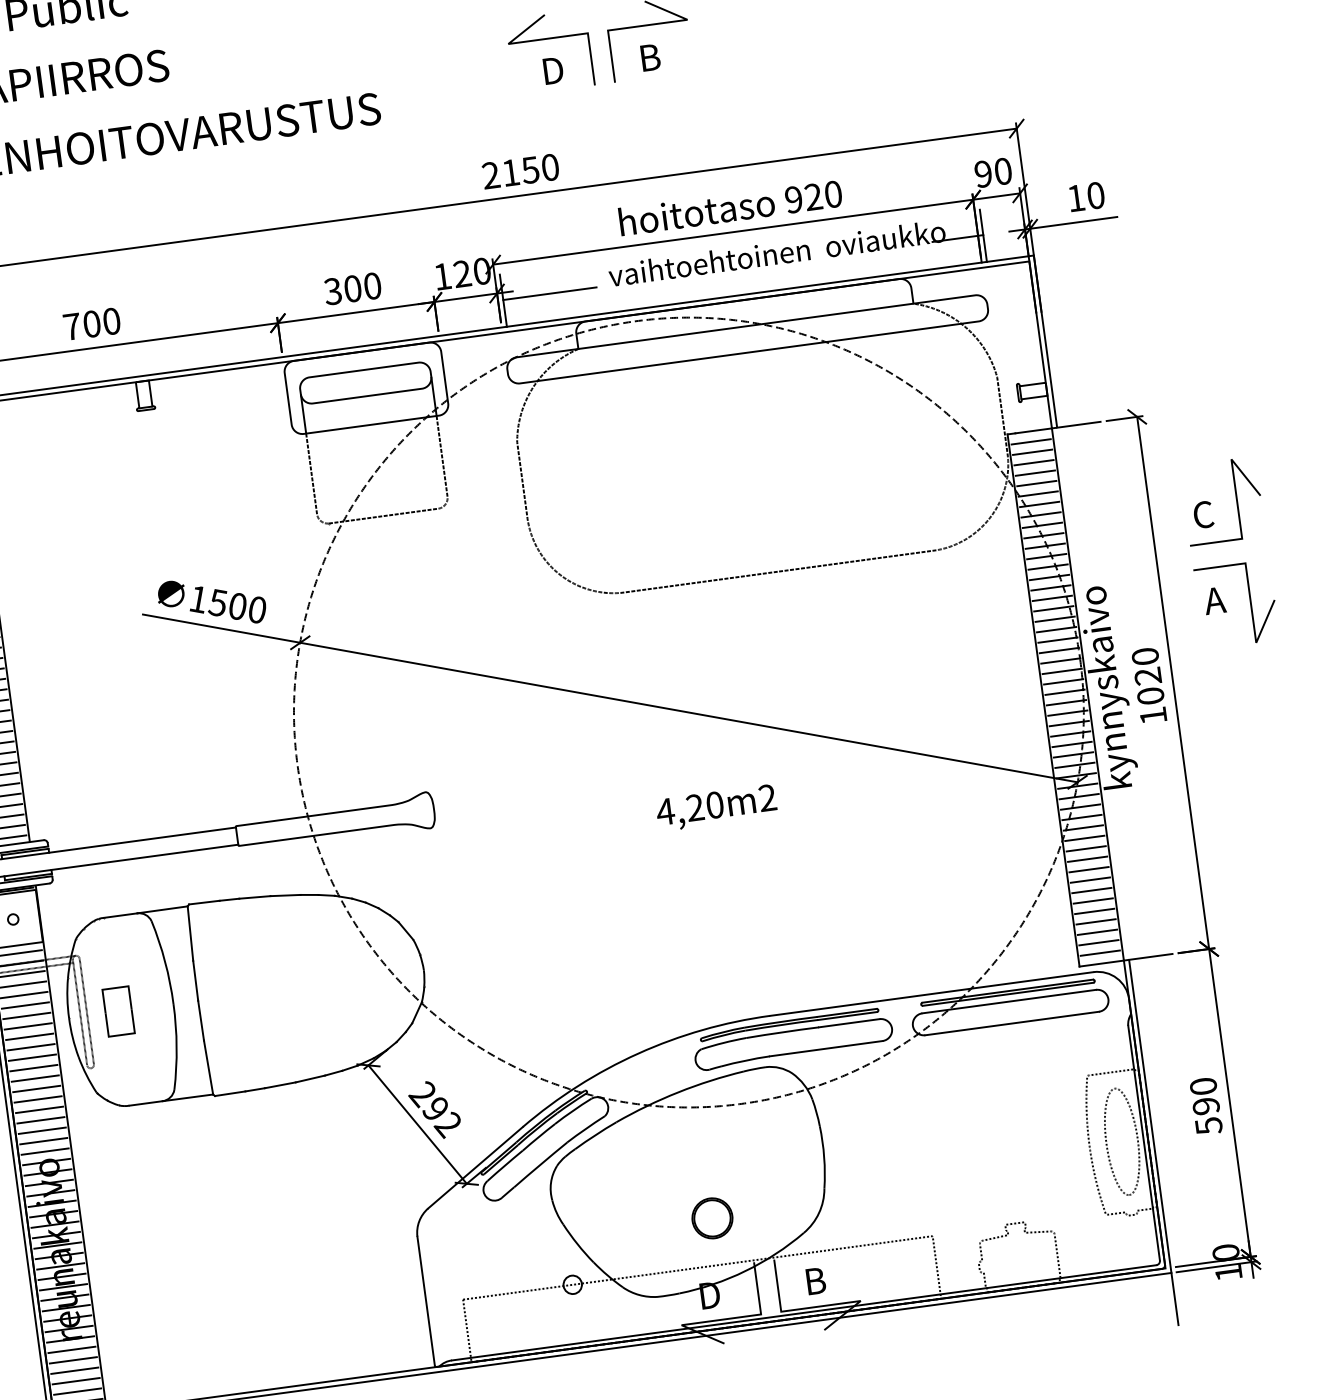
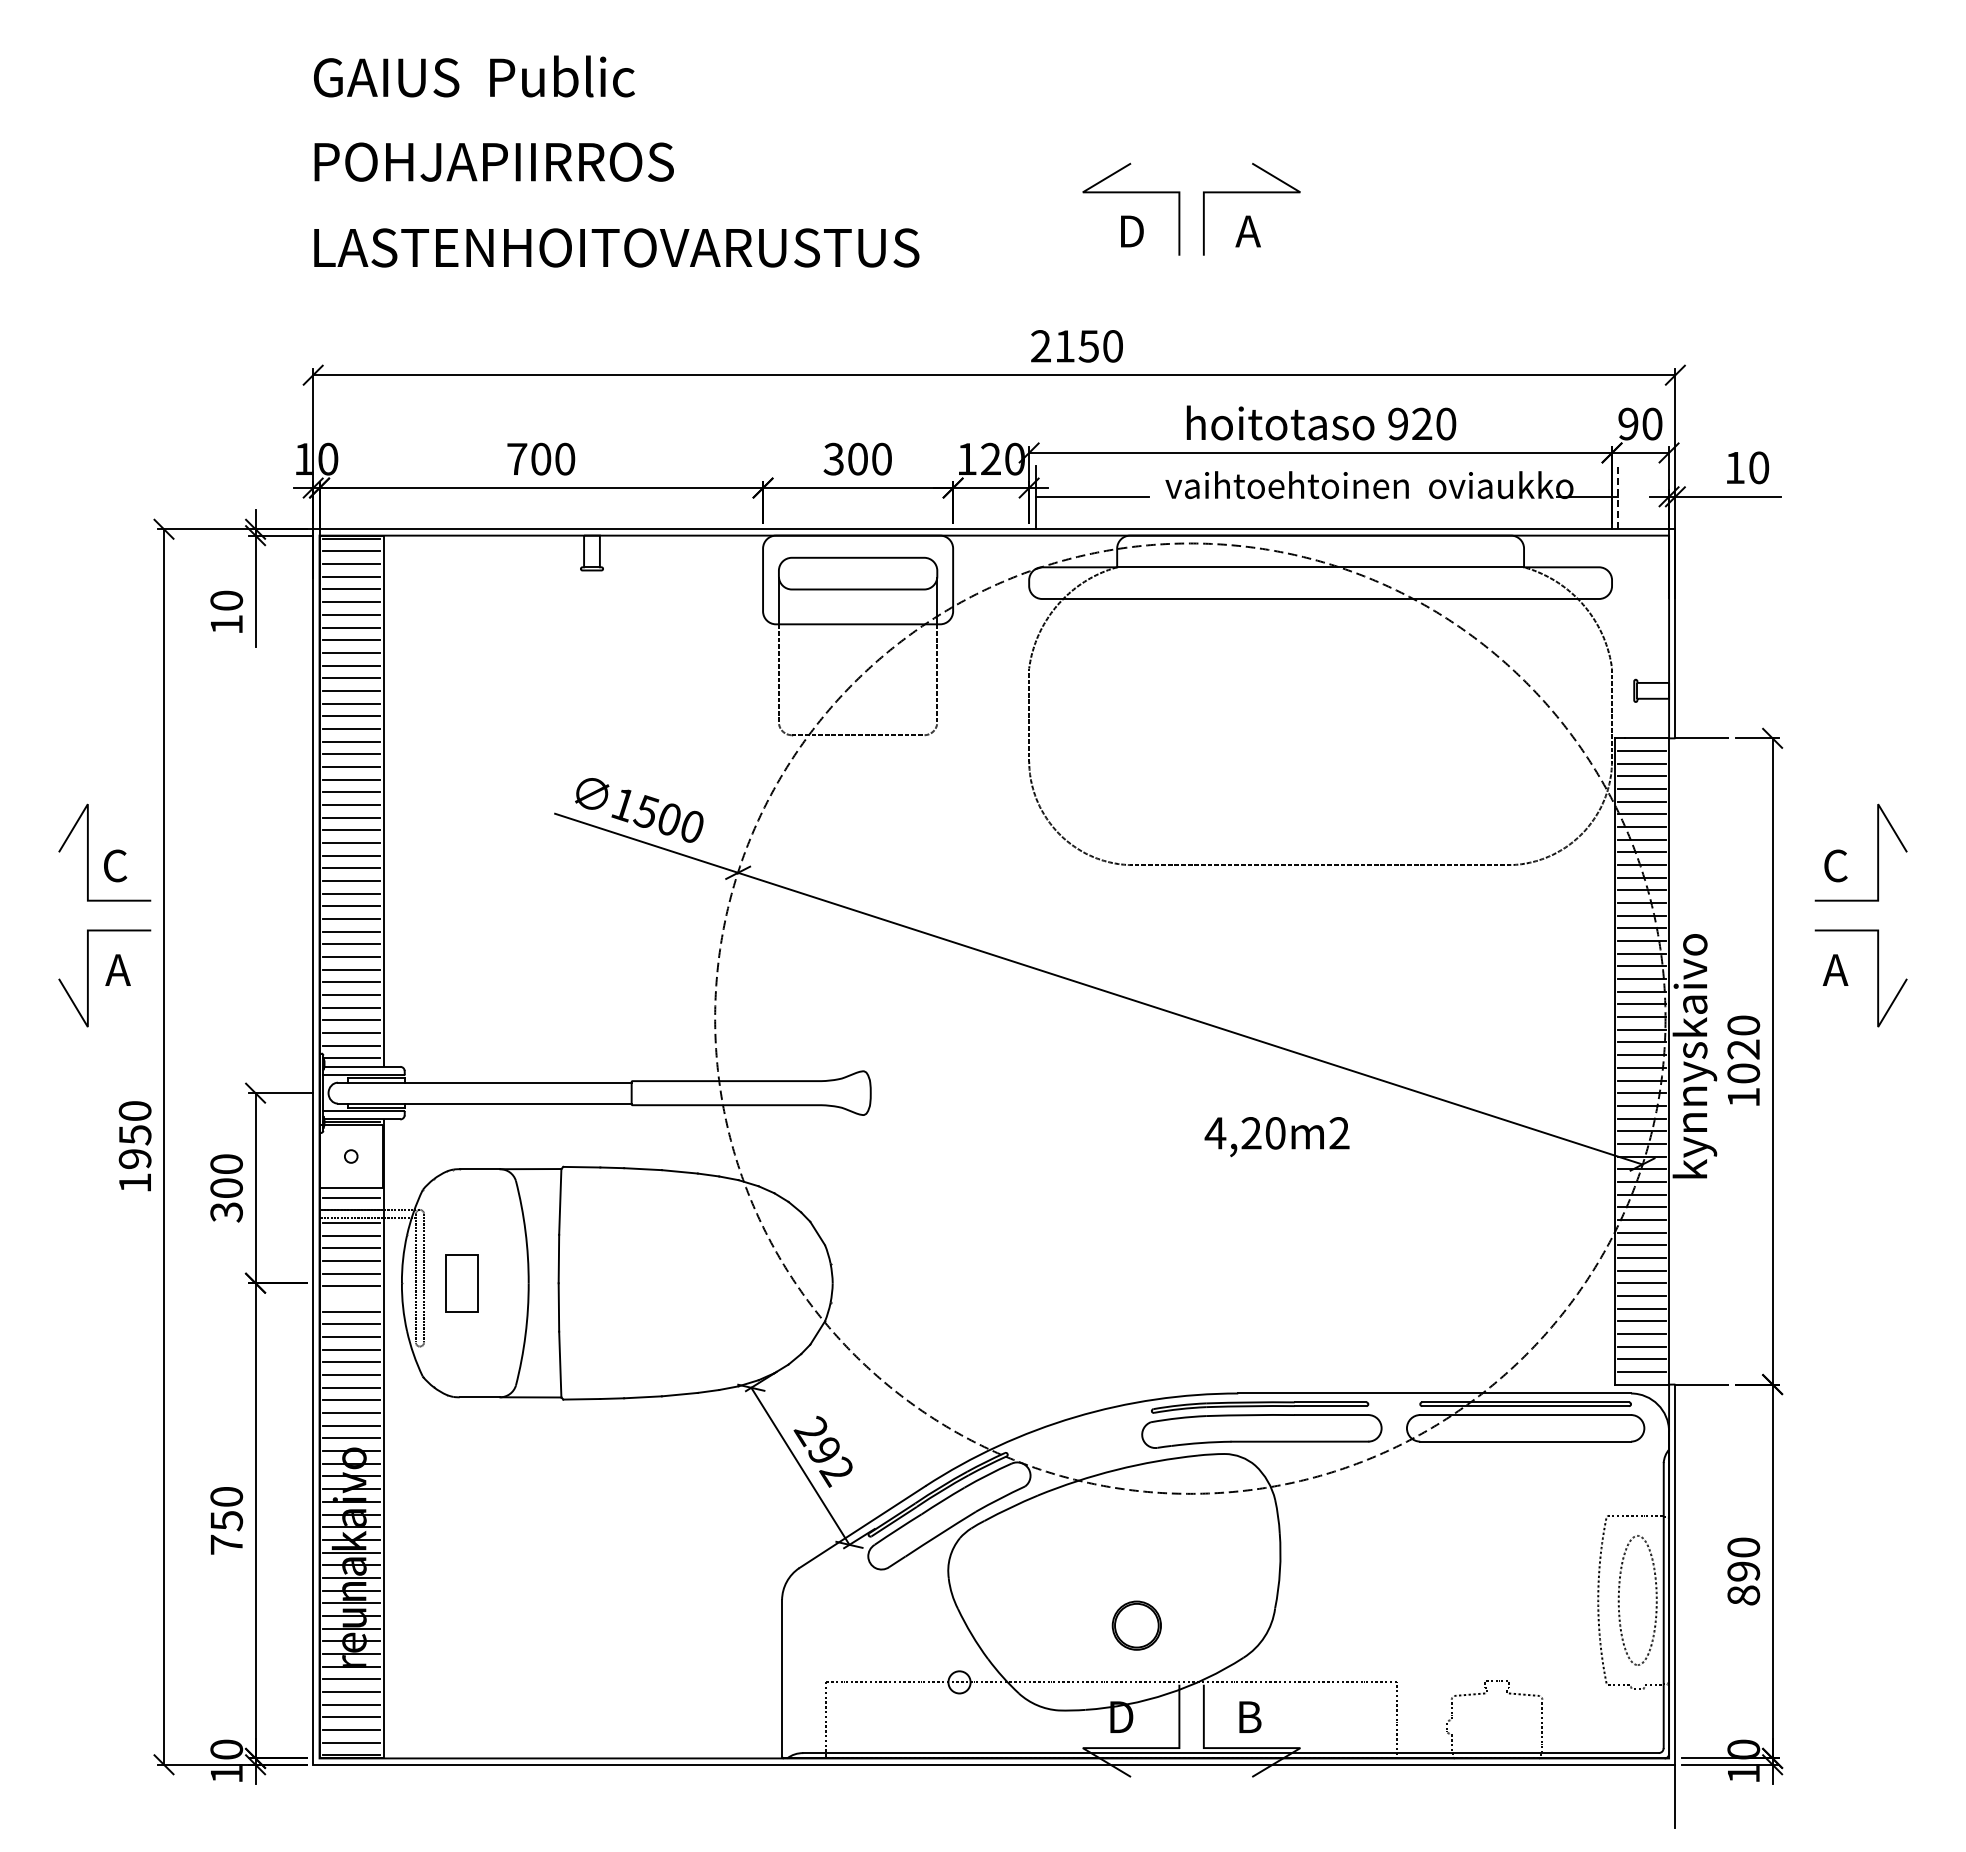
text: (649, 57) -> (1248, 231), B -> A
line: (983, 235) -> (1618, 497), solid -> dashed
text: (716, 808) -> (1276, 1137), moved
line: (29, 1037) -> (351, 1299), removed
text: (1208, 1125) -> (1743, 1595), 590 -> 890

